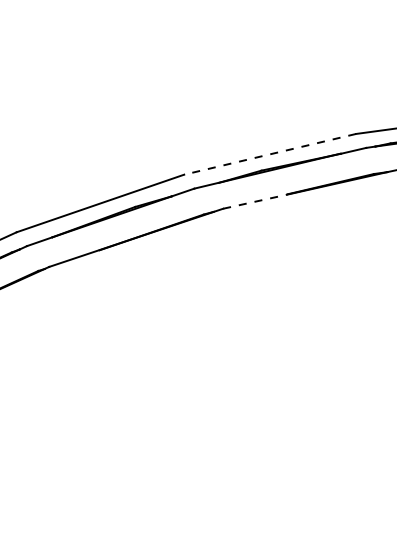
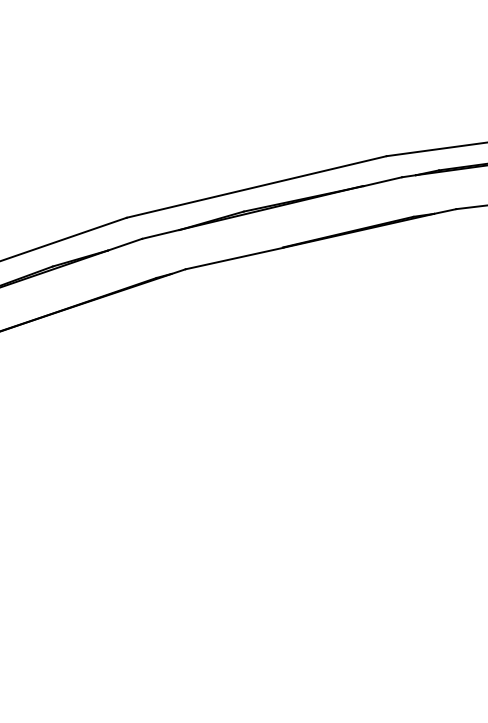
line: (269, 154) -> (255, 187), dashed -> solid
line: (255, 201) -> (234, 258), dashed -> solid

